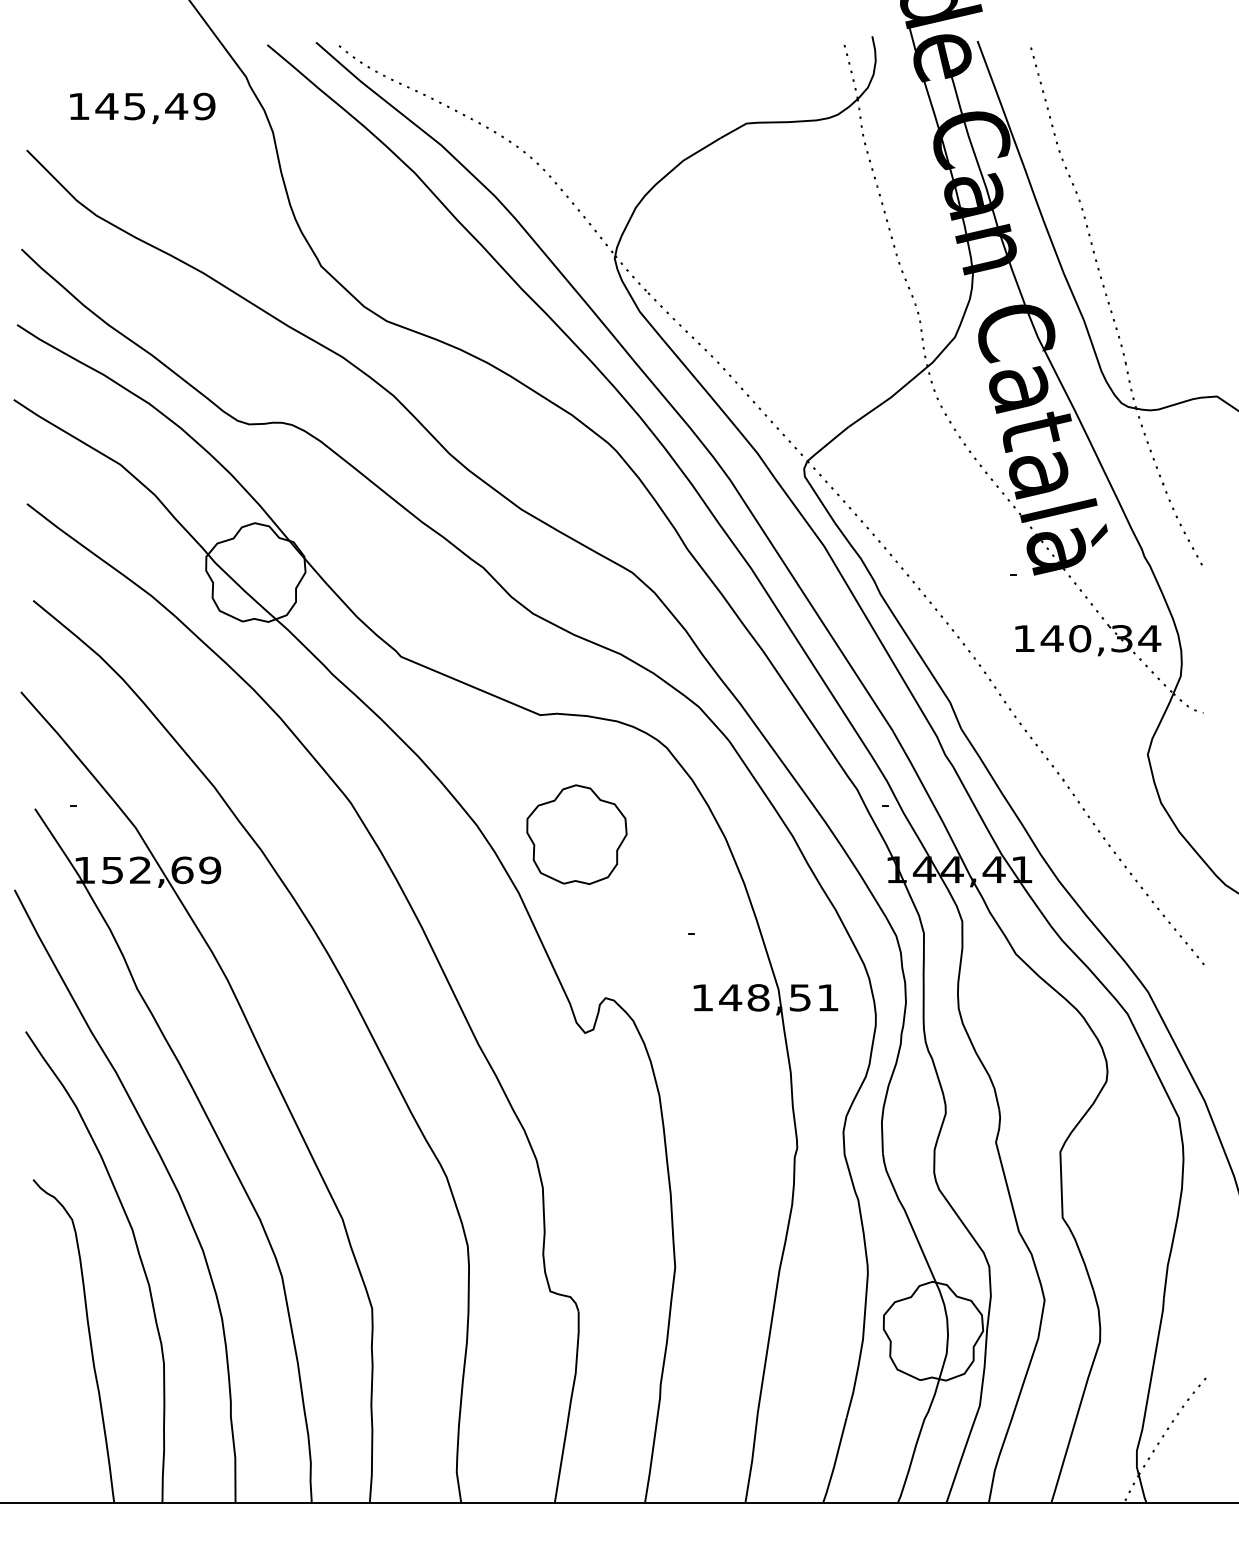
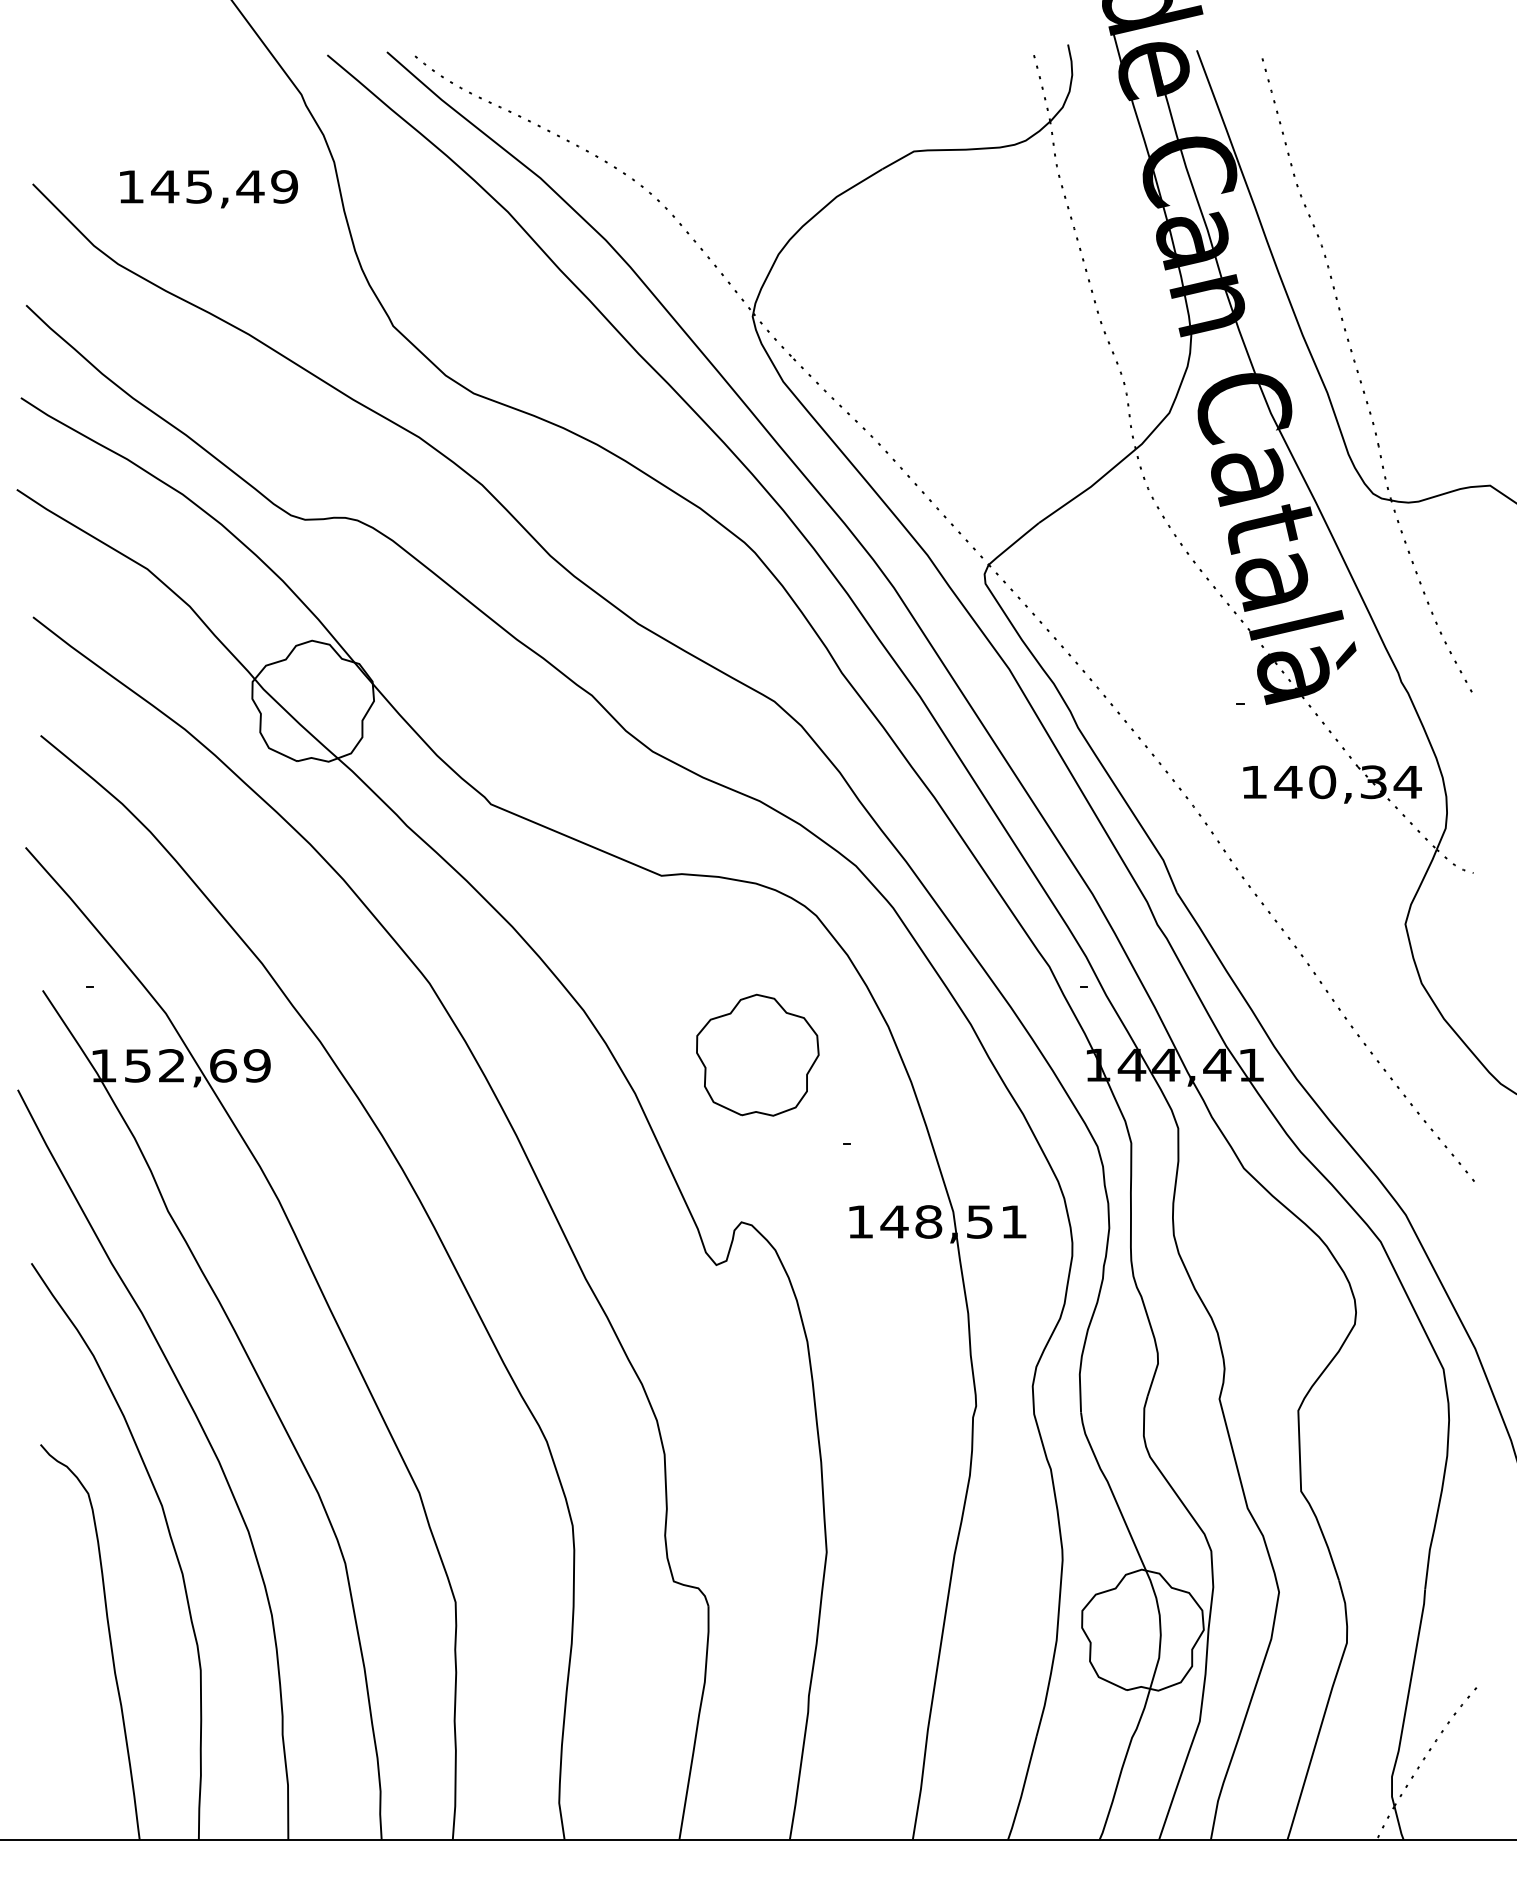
text: (142, 107) -> (208, 188), moved
part: (576, 834) -> (757, 1055), moved

